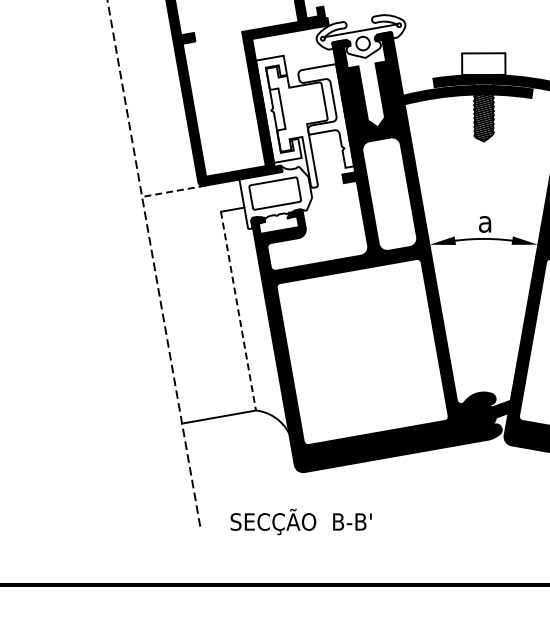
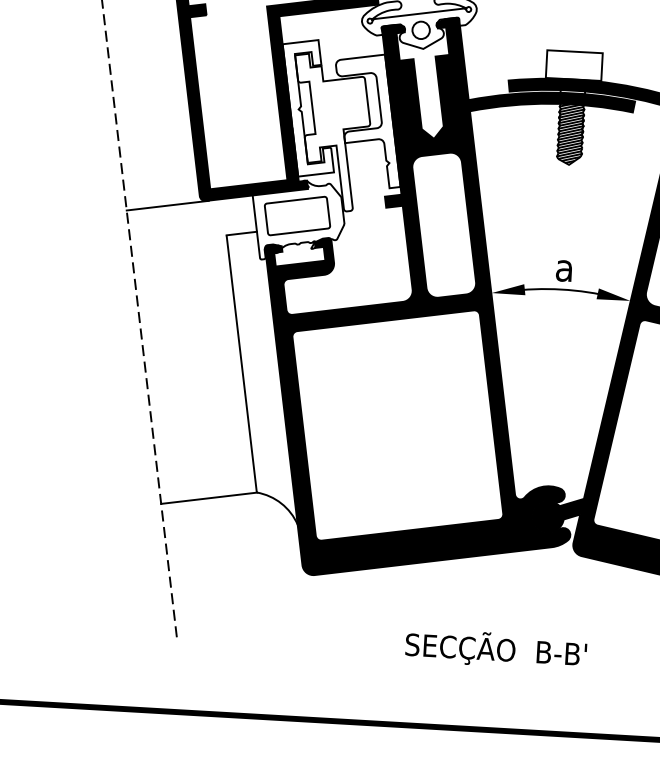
line: (173, 191) -> (167, 205), dashed -> solid
line: (238, 311) -> (241, 364), dashed -> solid
text: (300, 521) -> (495, 649), moved

